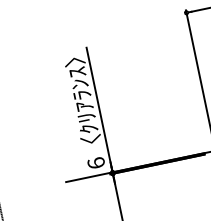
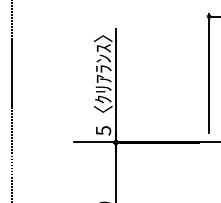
text: (96, 162) -> (103, 130), 6 -> 5

